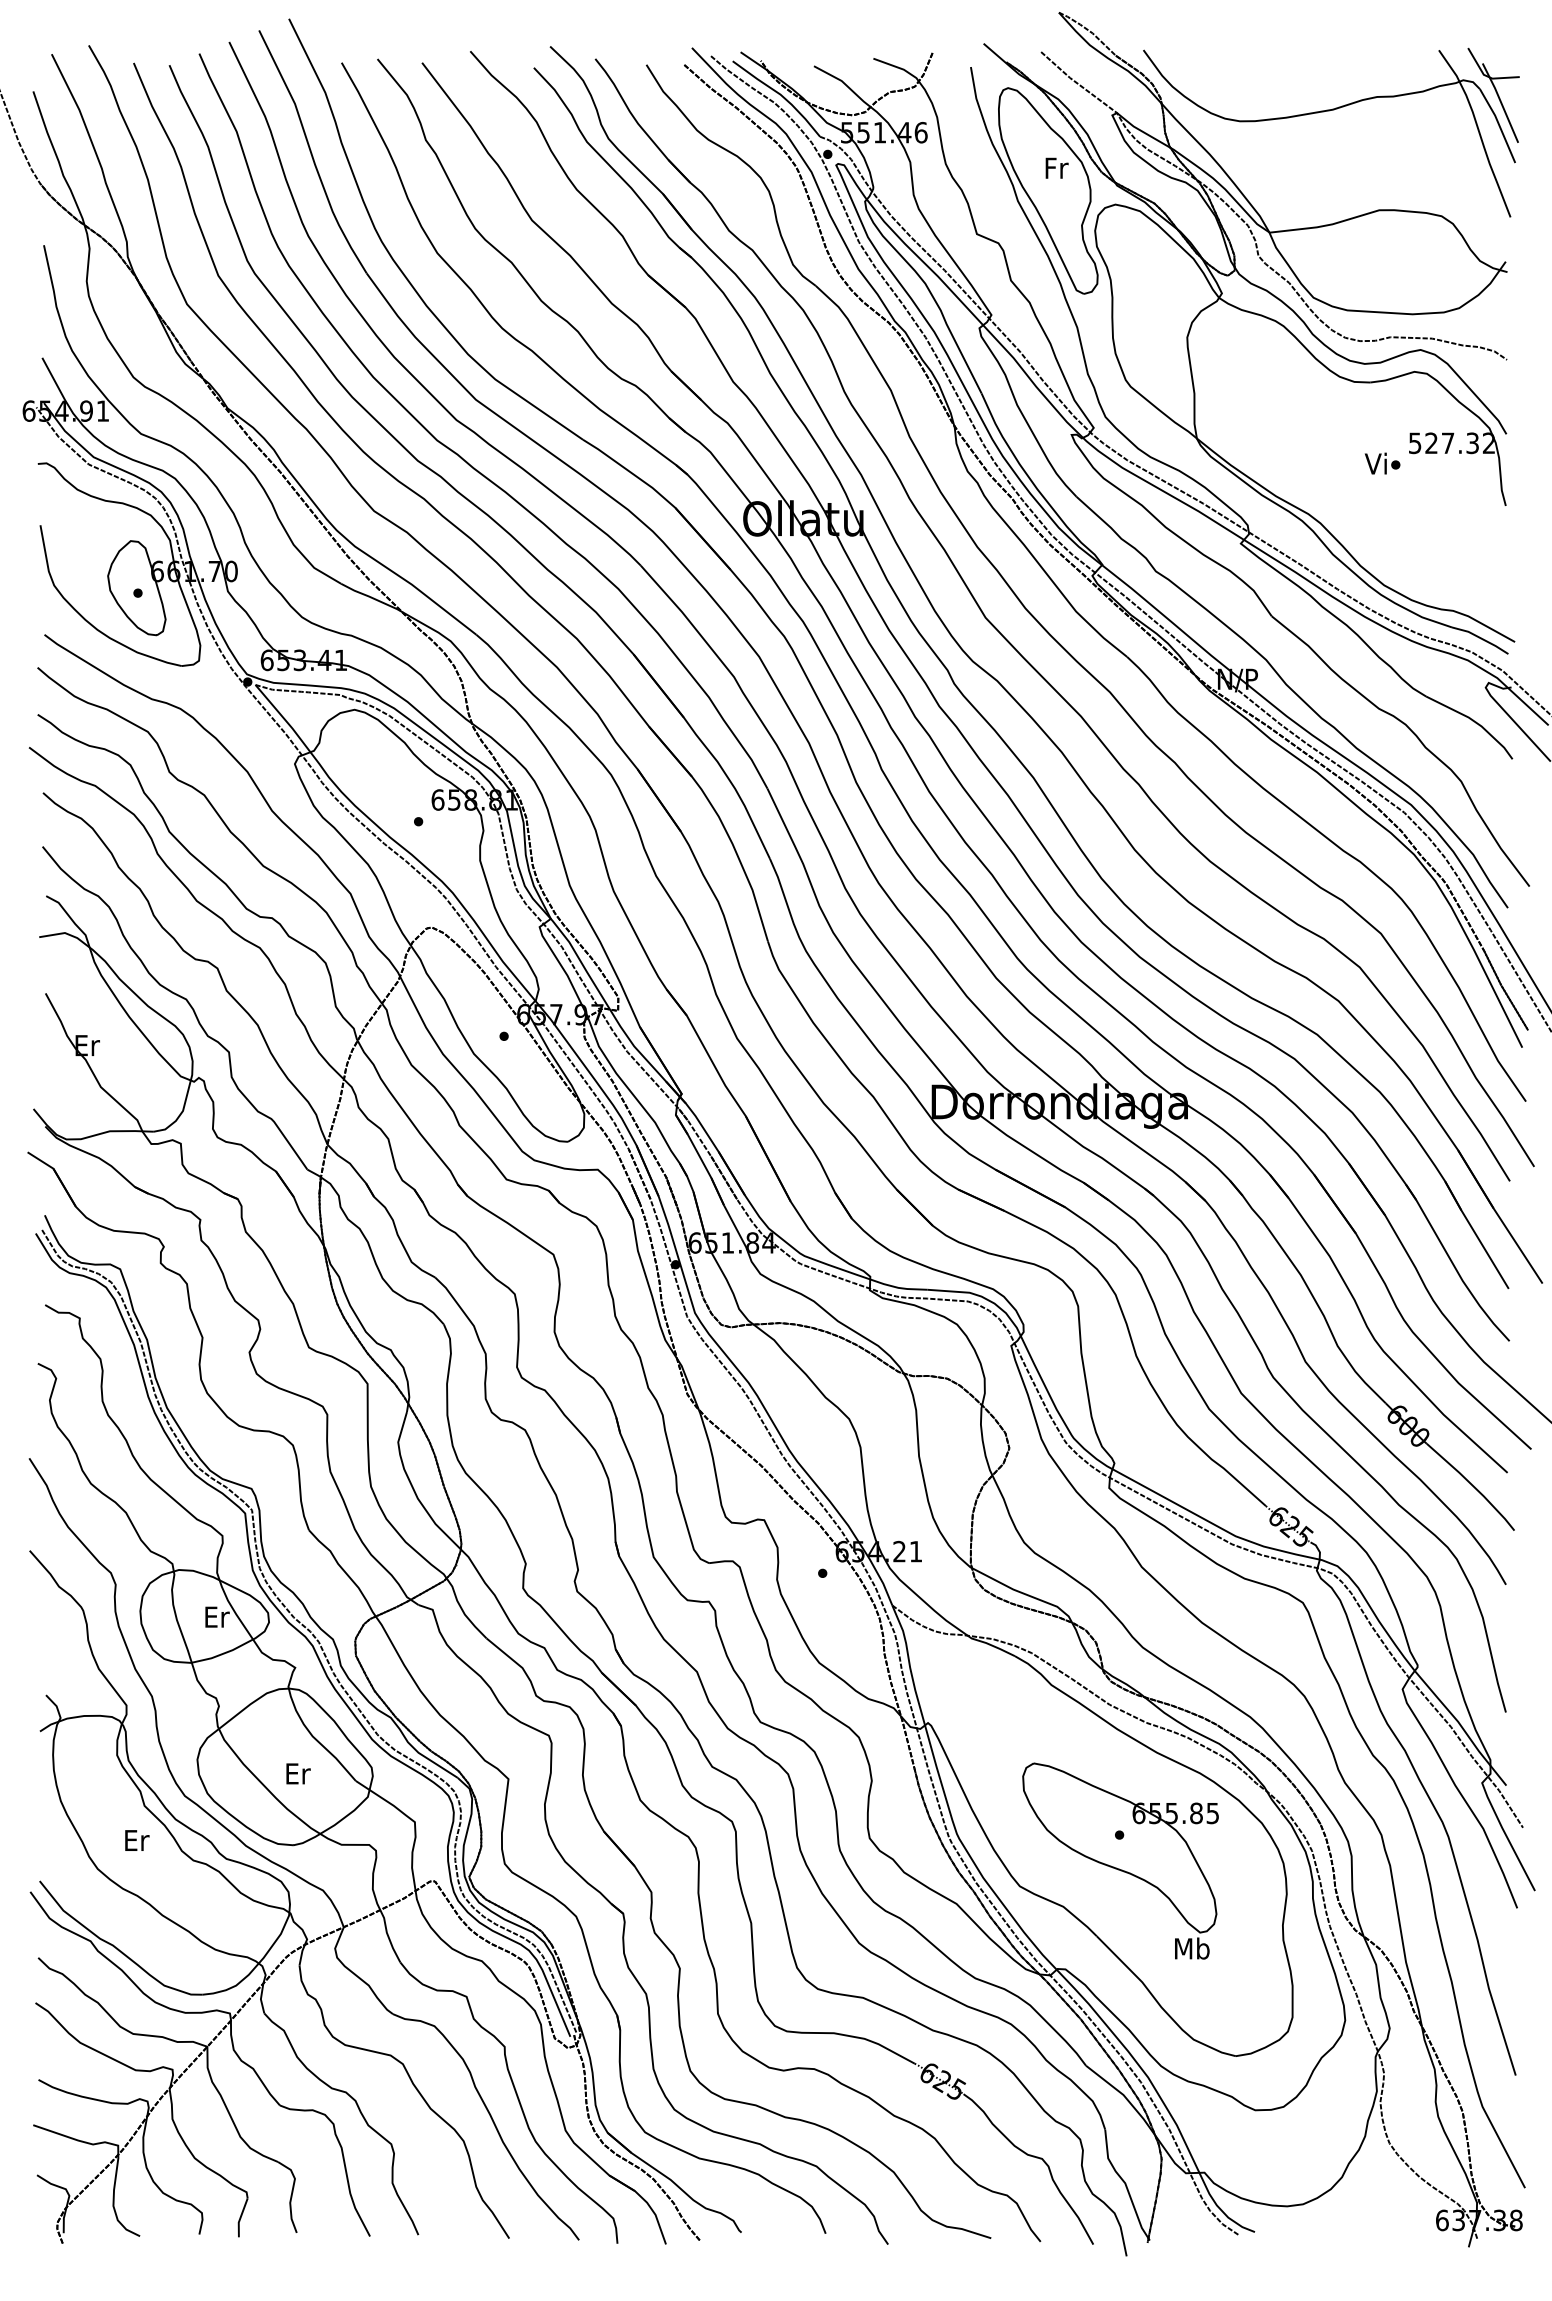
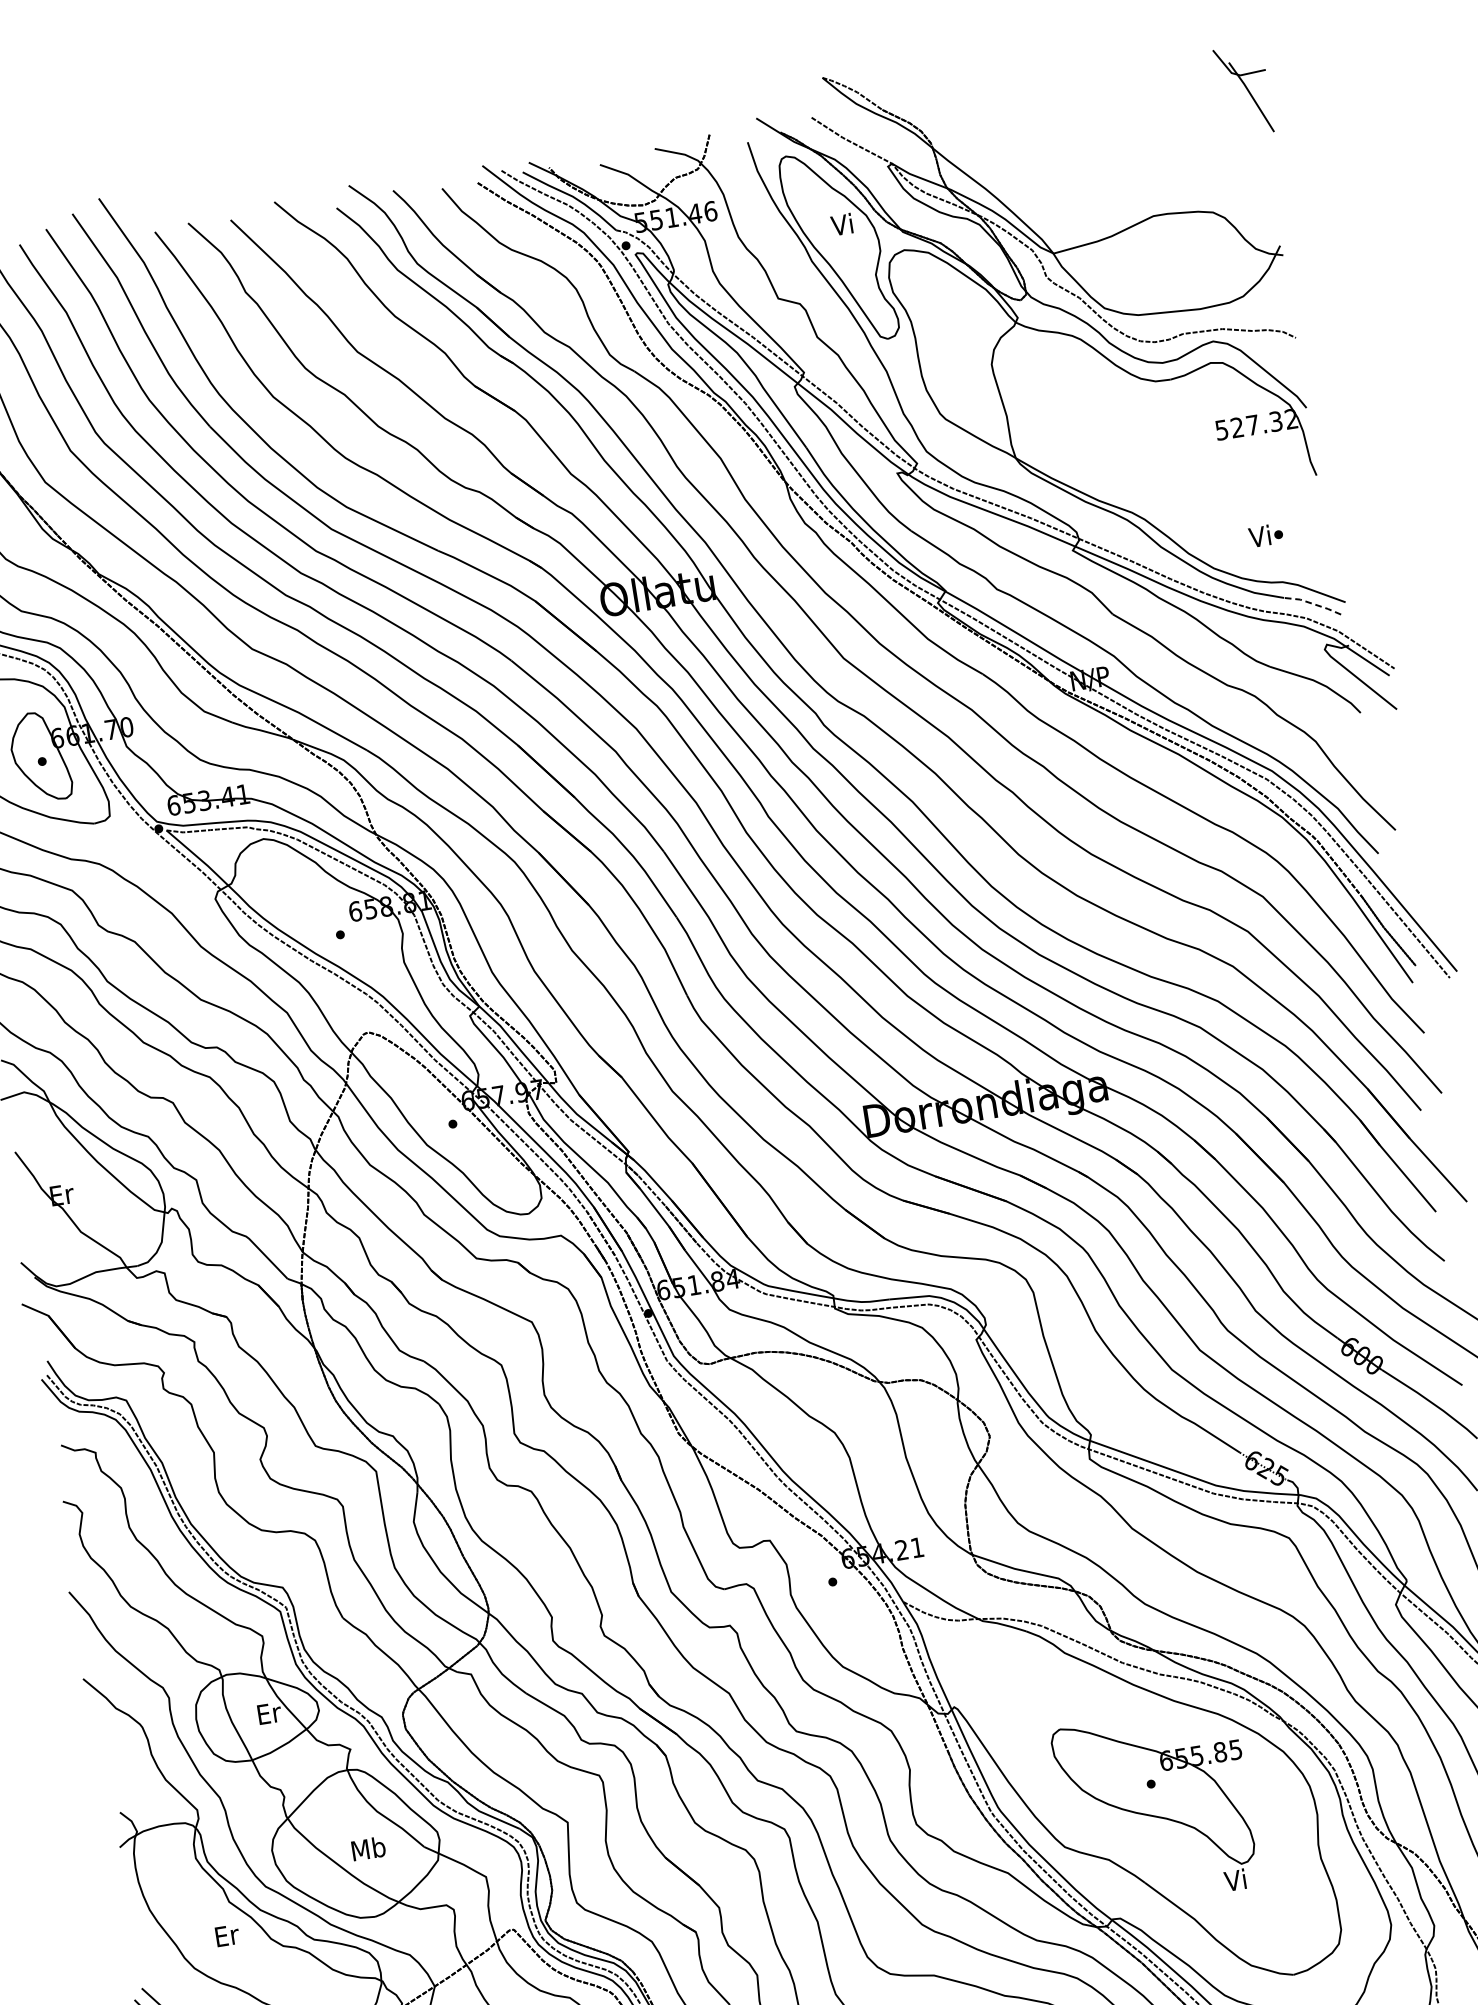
part: (1323, 112) -> (1086, 132), removed
text: (1056, 167) -> (843, 224), Fr -> Vi
text: (1382, 463) -> (1265, 535), moved
line: (1480, 638) -> (1312, 604), solid -> dashed
text: (297, 1773) -> (368, 1848), Er -> Mb
text: (1192, 1948) -> (1236, 1879), Mb -> Vi

